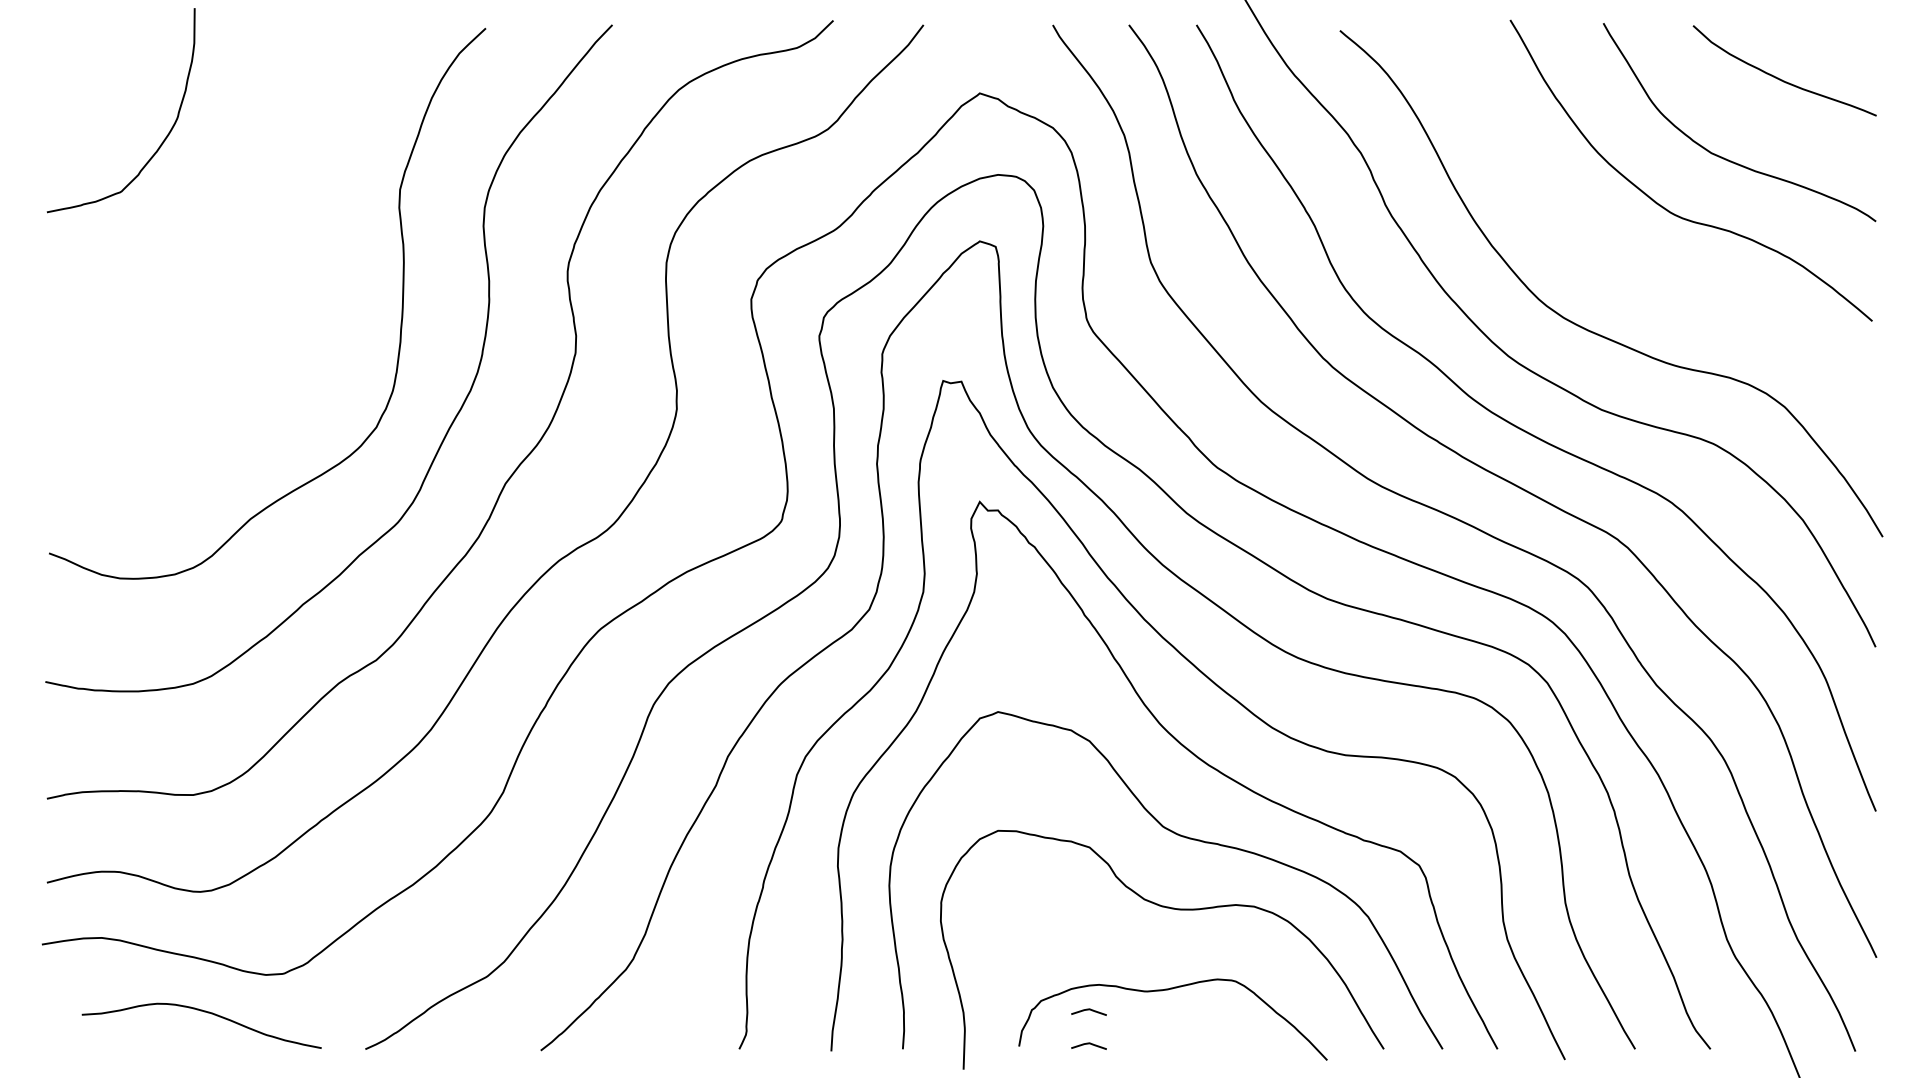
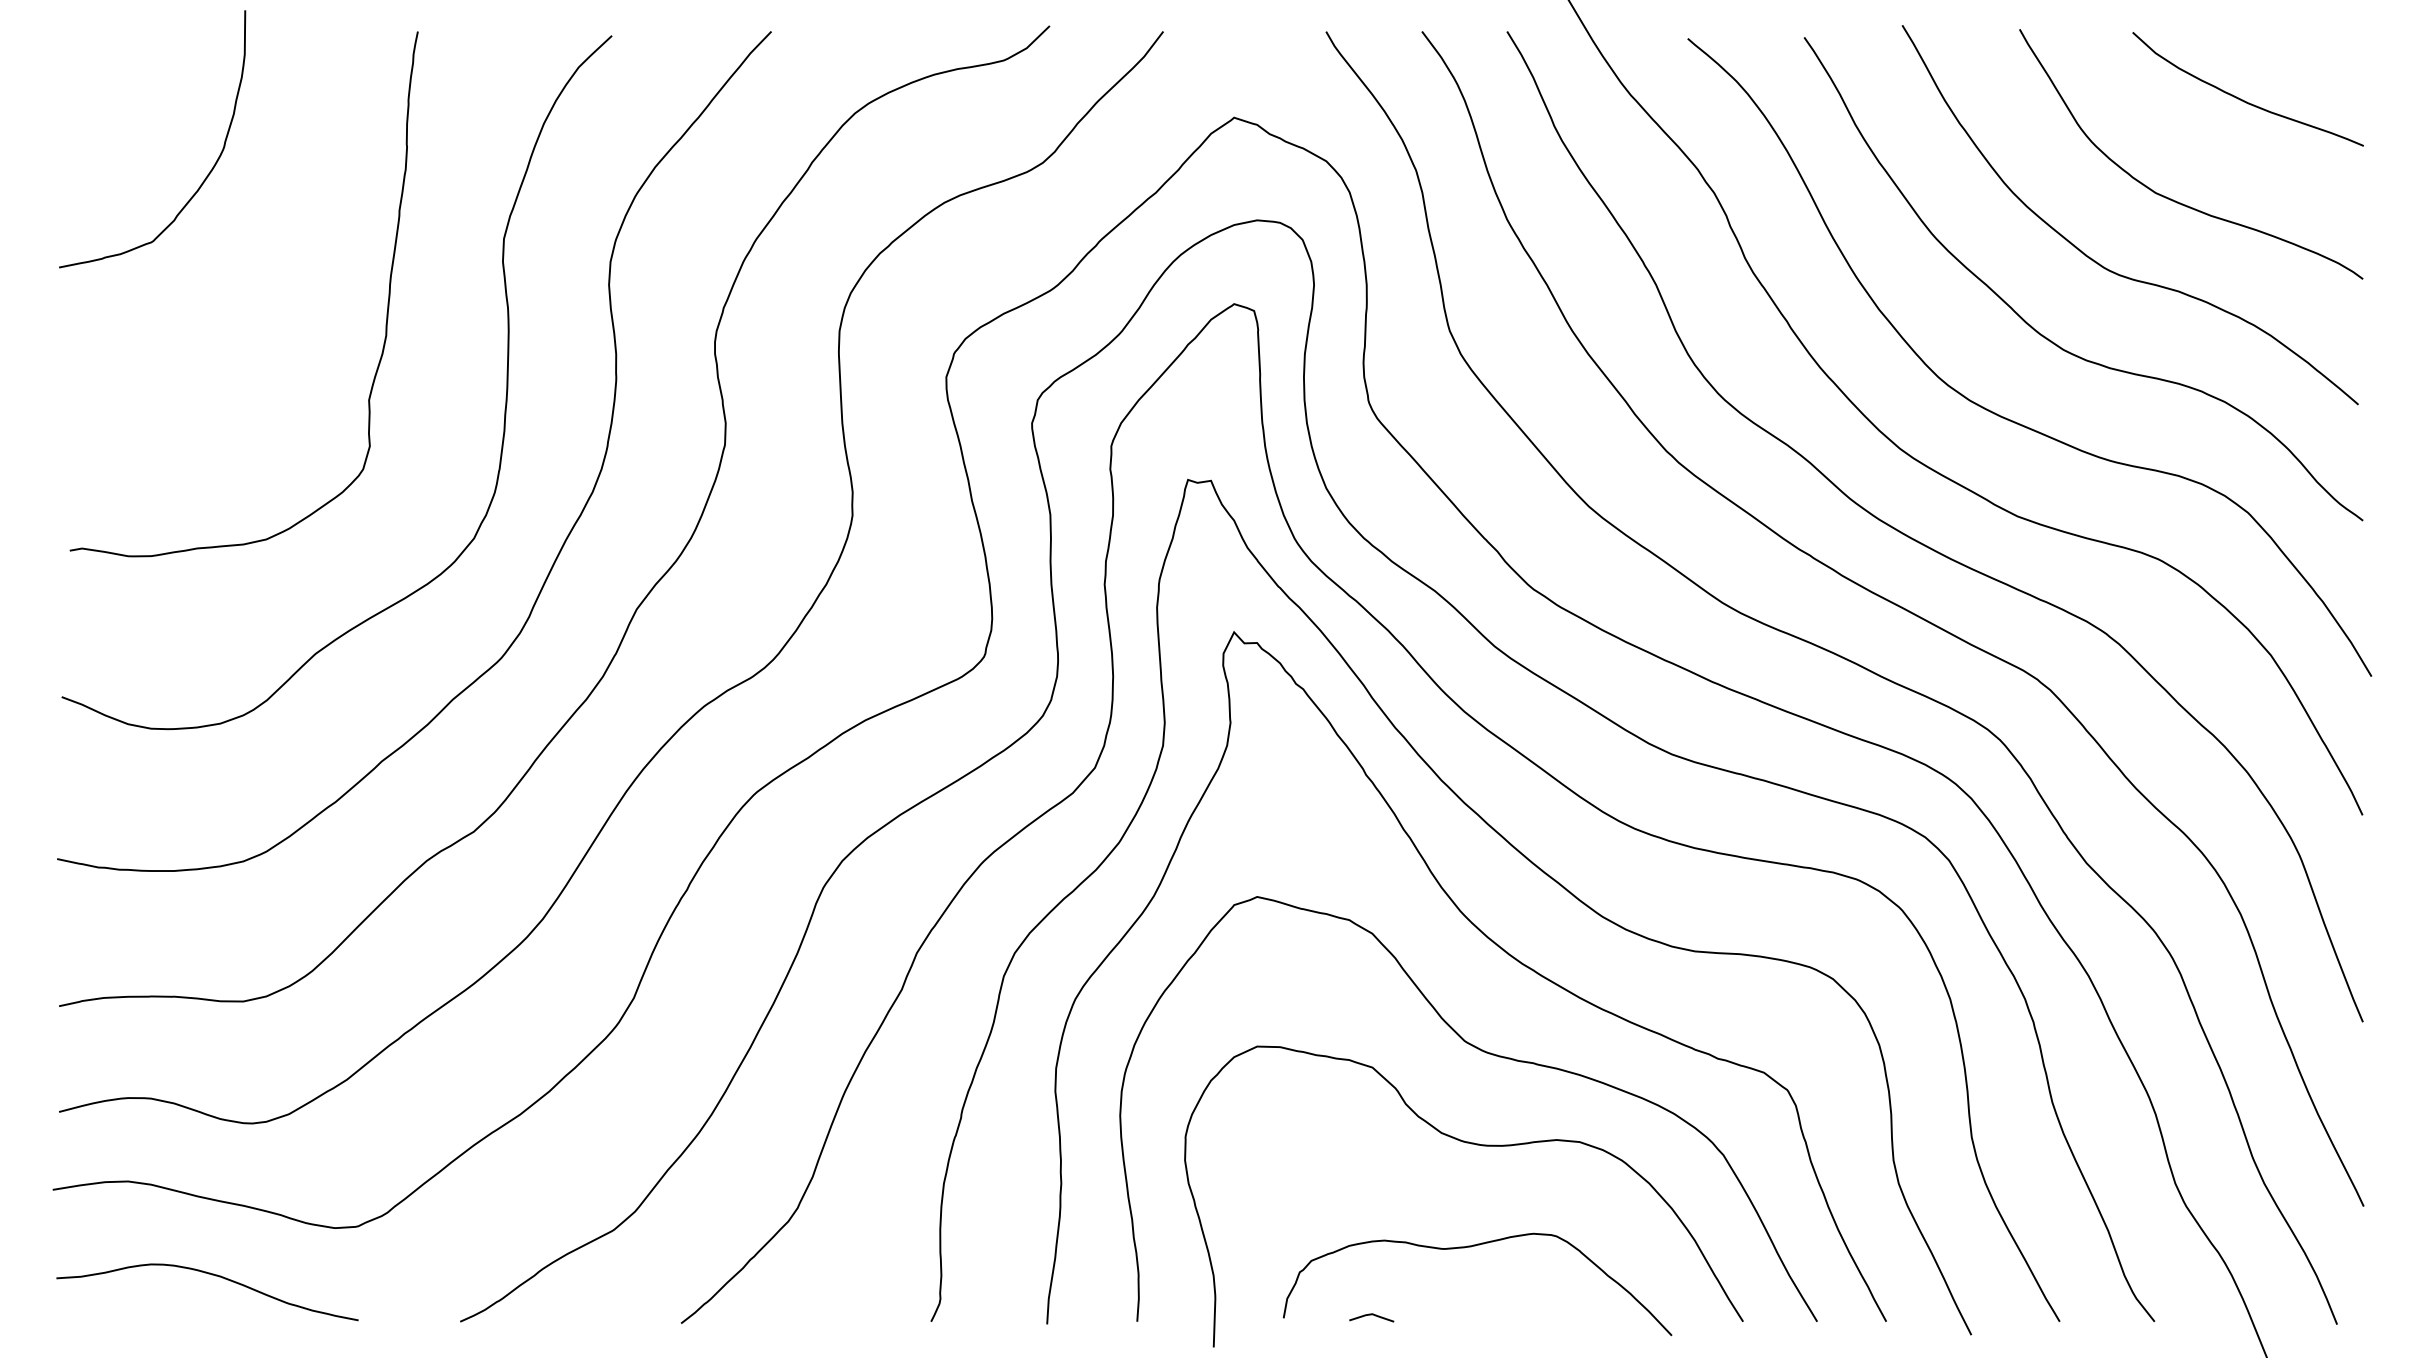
curve: (307, 238) -> (387, 300), added
curve: (1619, 263) -> (2039, 331), added
line: (1088, 1010) -> (1371, 1272), removed
curve: (204, 1012) -> (210, 1275), moved

